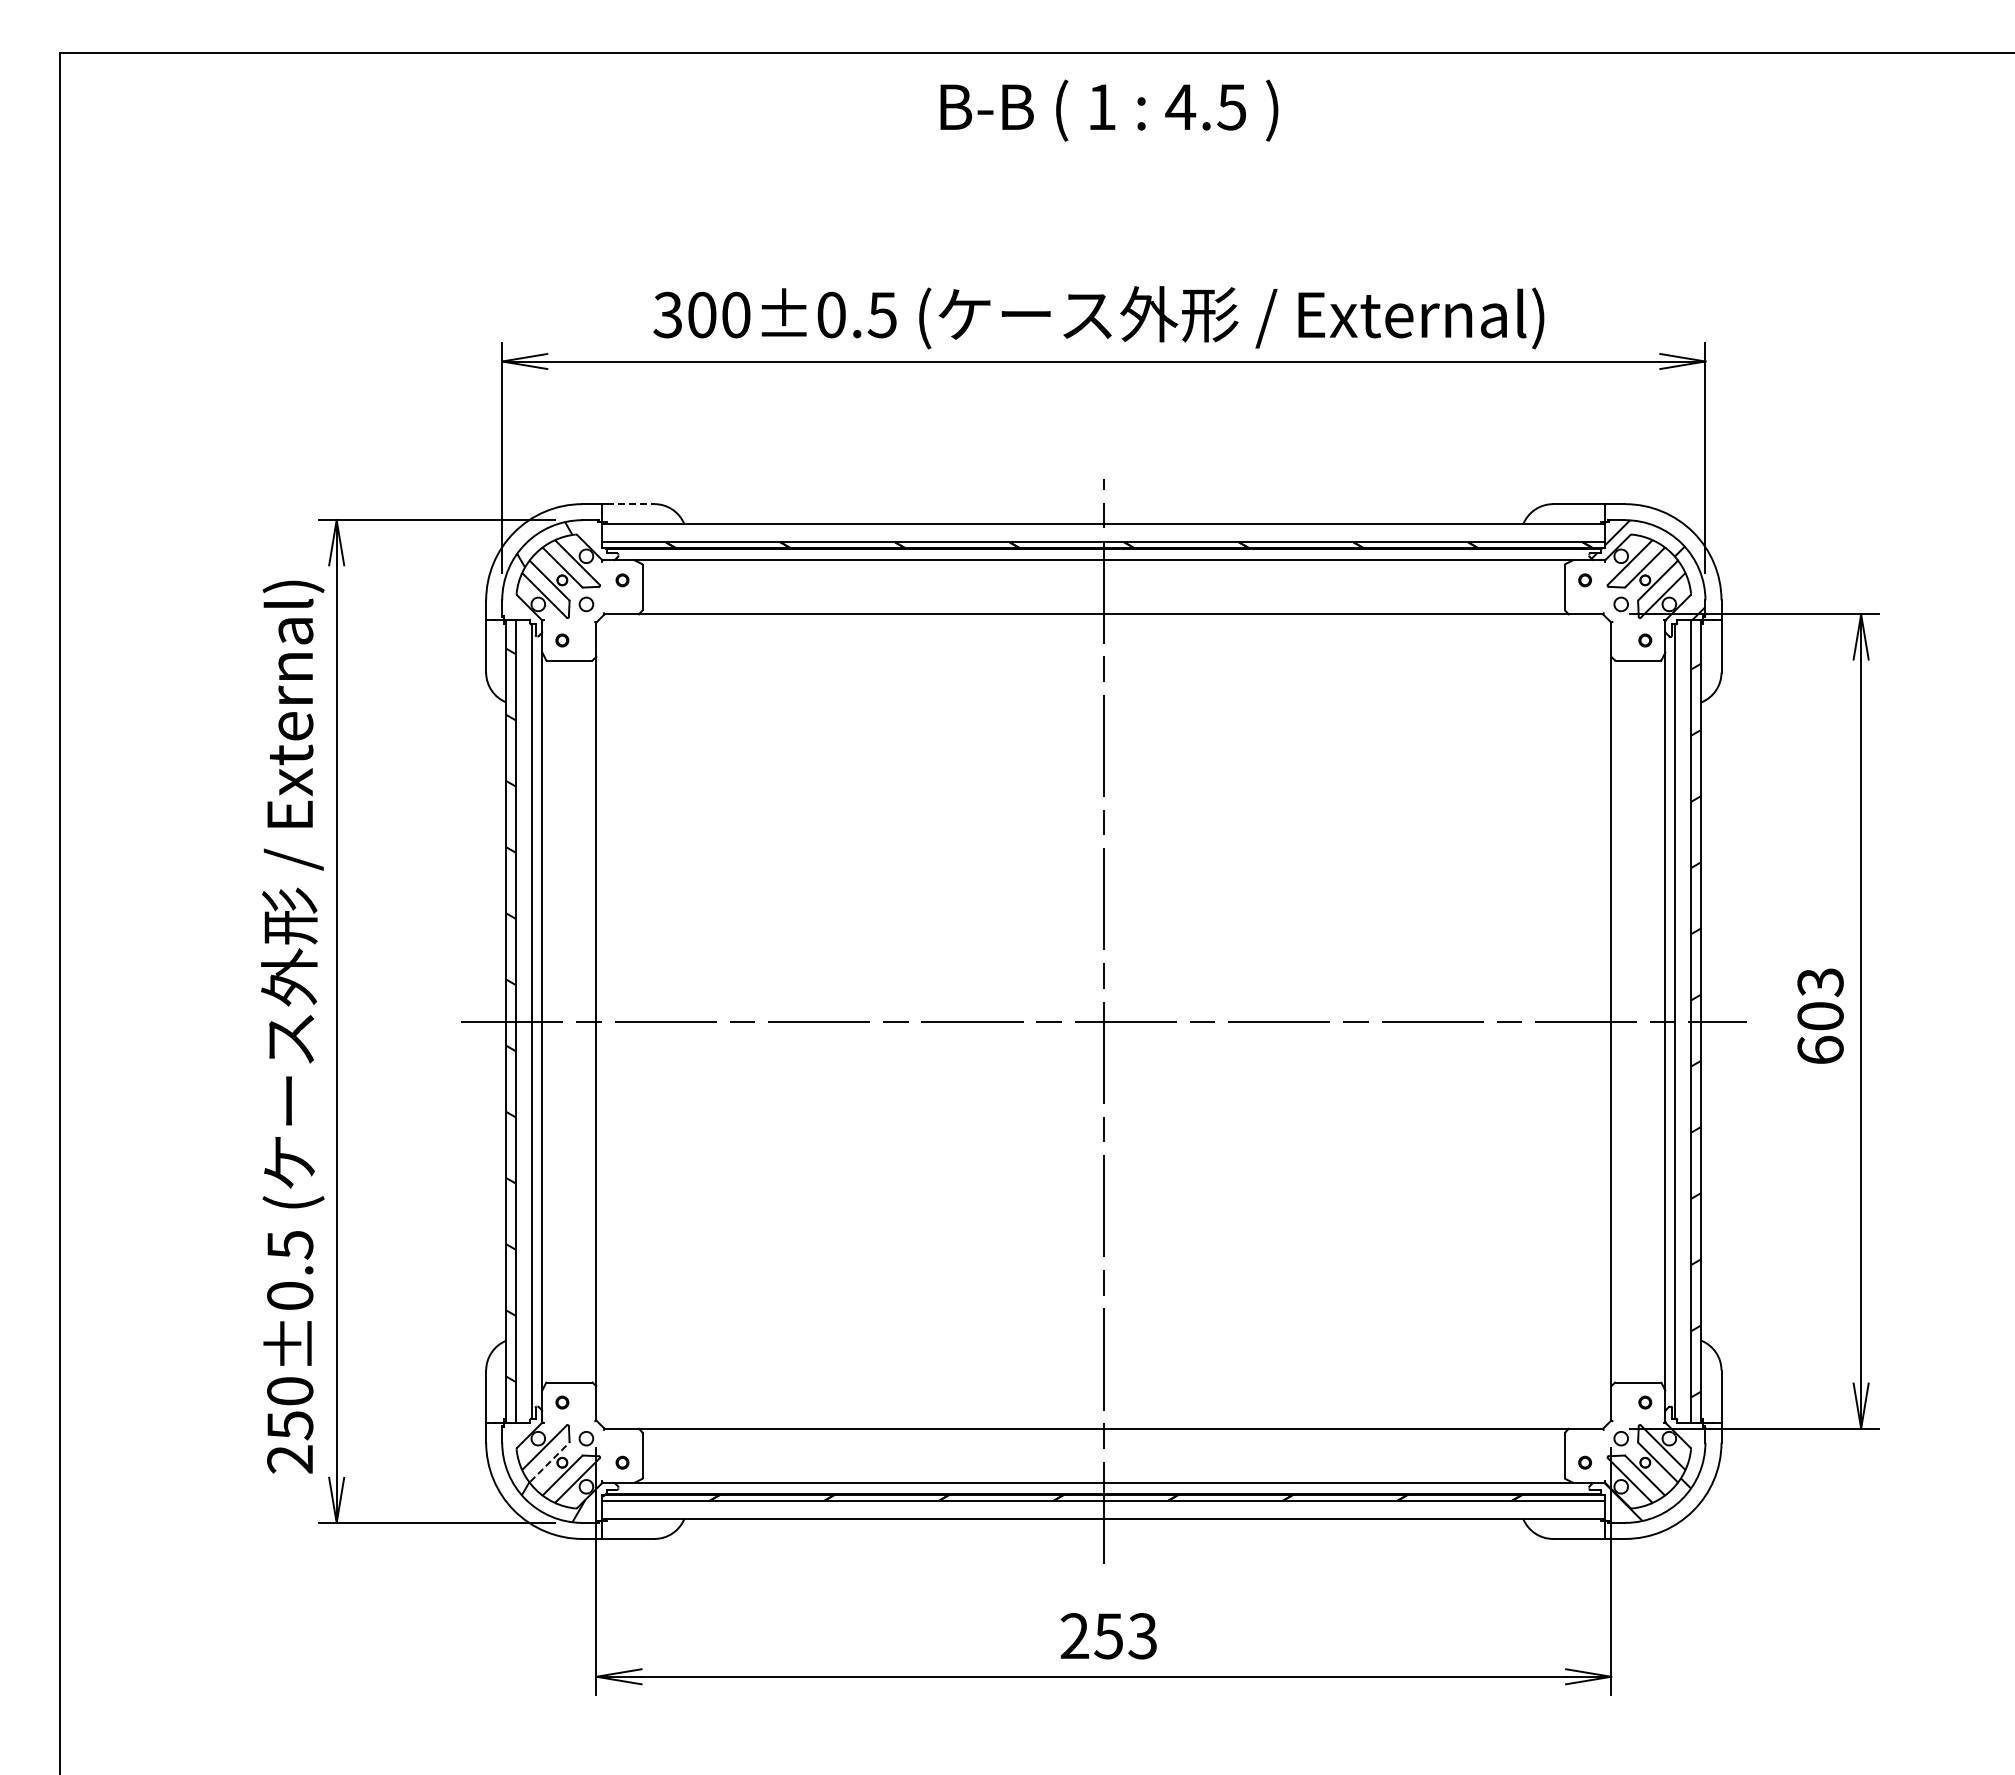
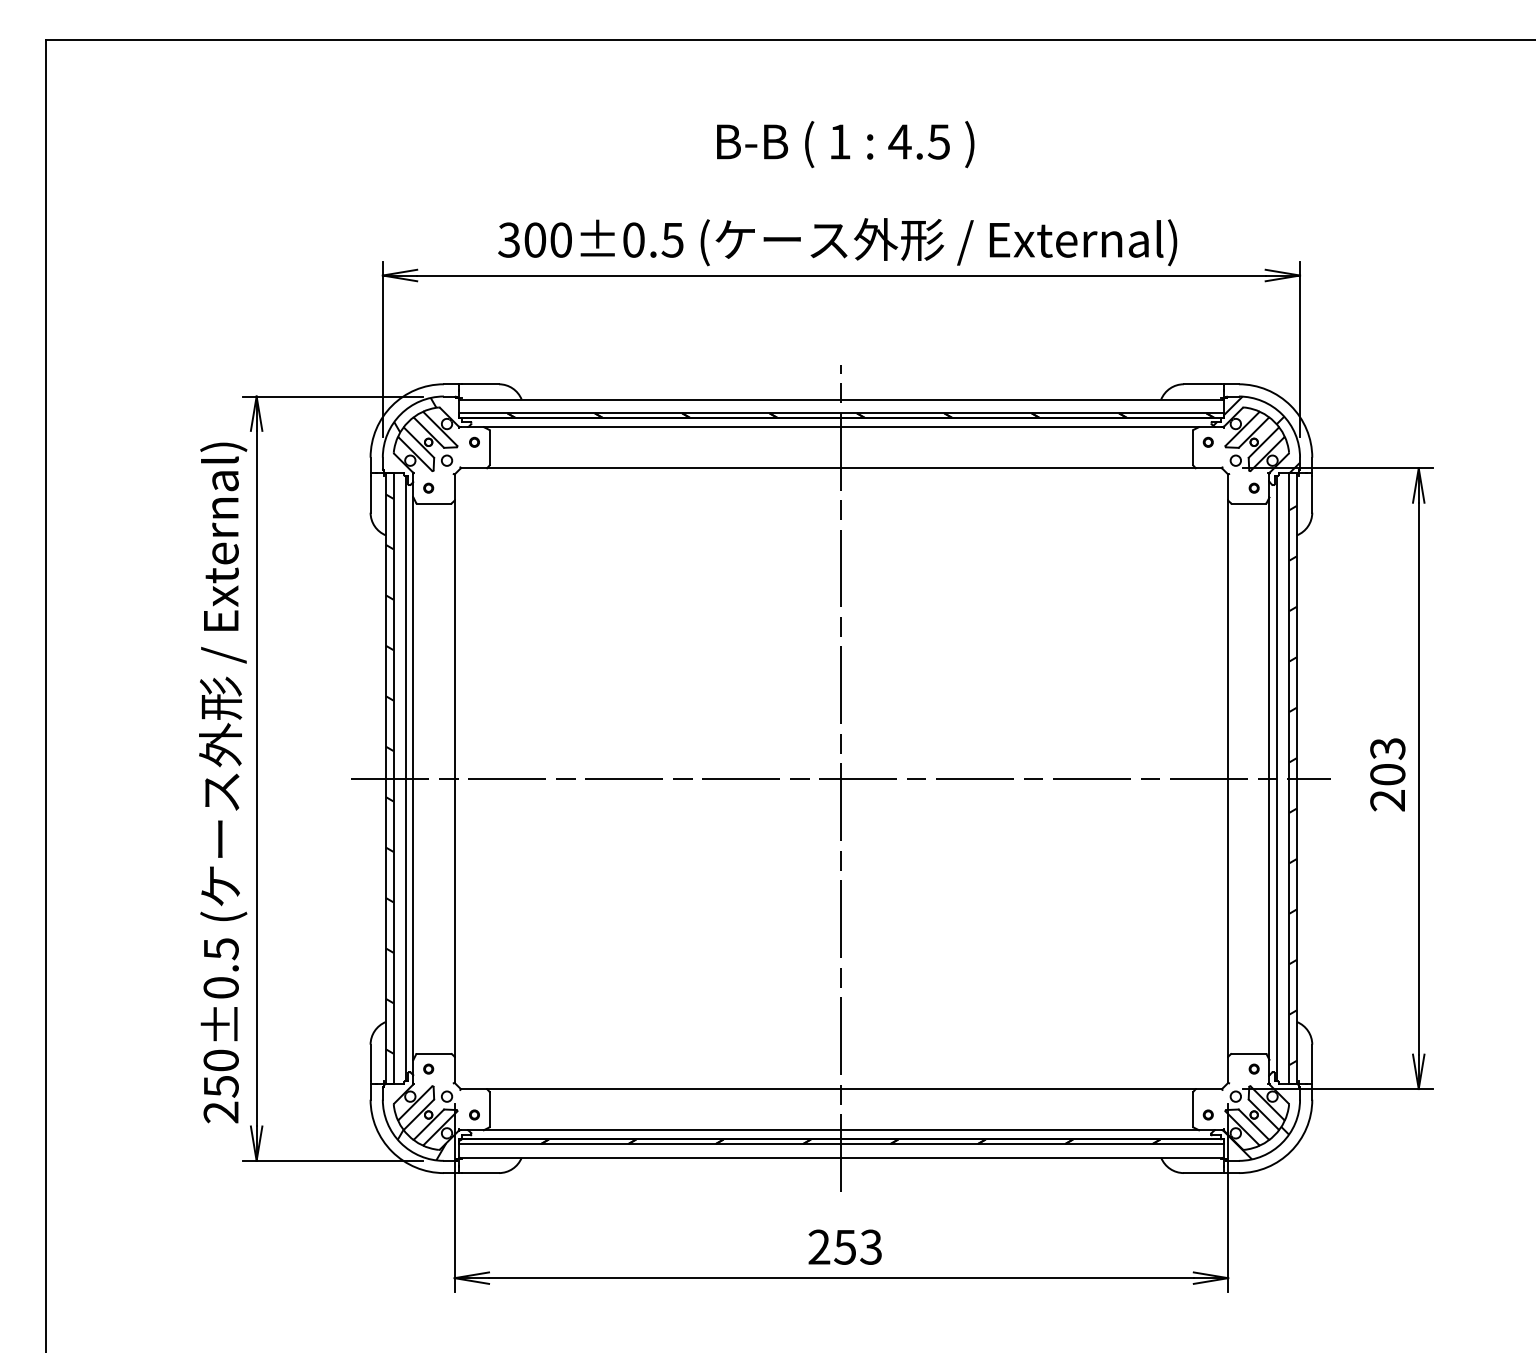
text: (1109, 110) -> (845, 144), moved
line: (631, 504) -> (481, 384), dashed -> solid
text: (1820, 1049) -> (1387, 799), 603 -> 203
line: (549, 1462) -> (418, 1114), dashed -> solid

